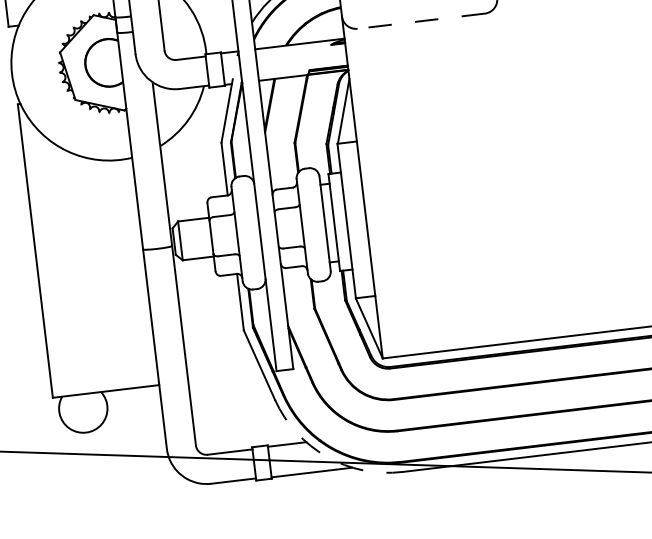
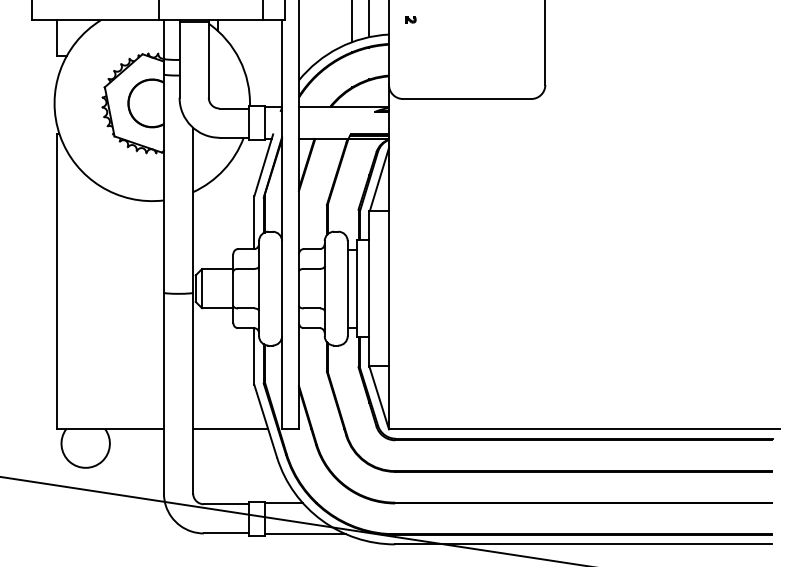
line: (420, 21) -> (466, 99), dashed -> solid
line: (225, 377) -> (230, 429), added
arc: (326, 456) -> (321, 520), dashed -> solid

